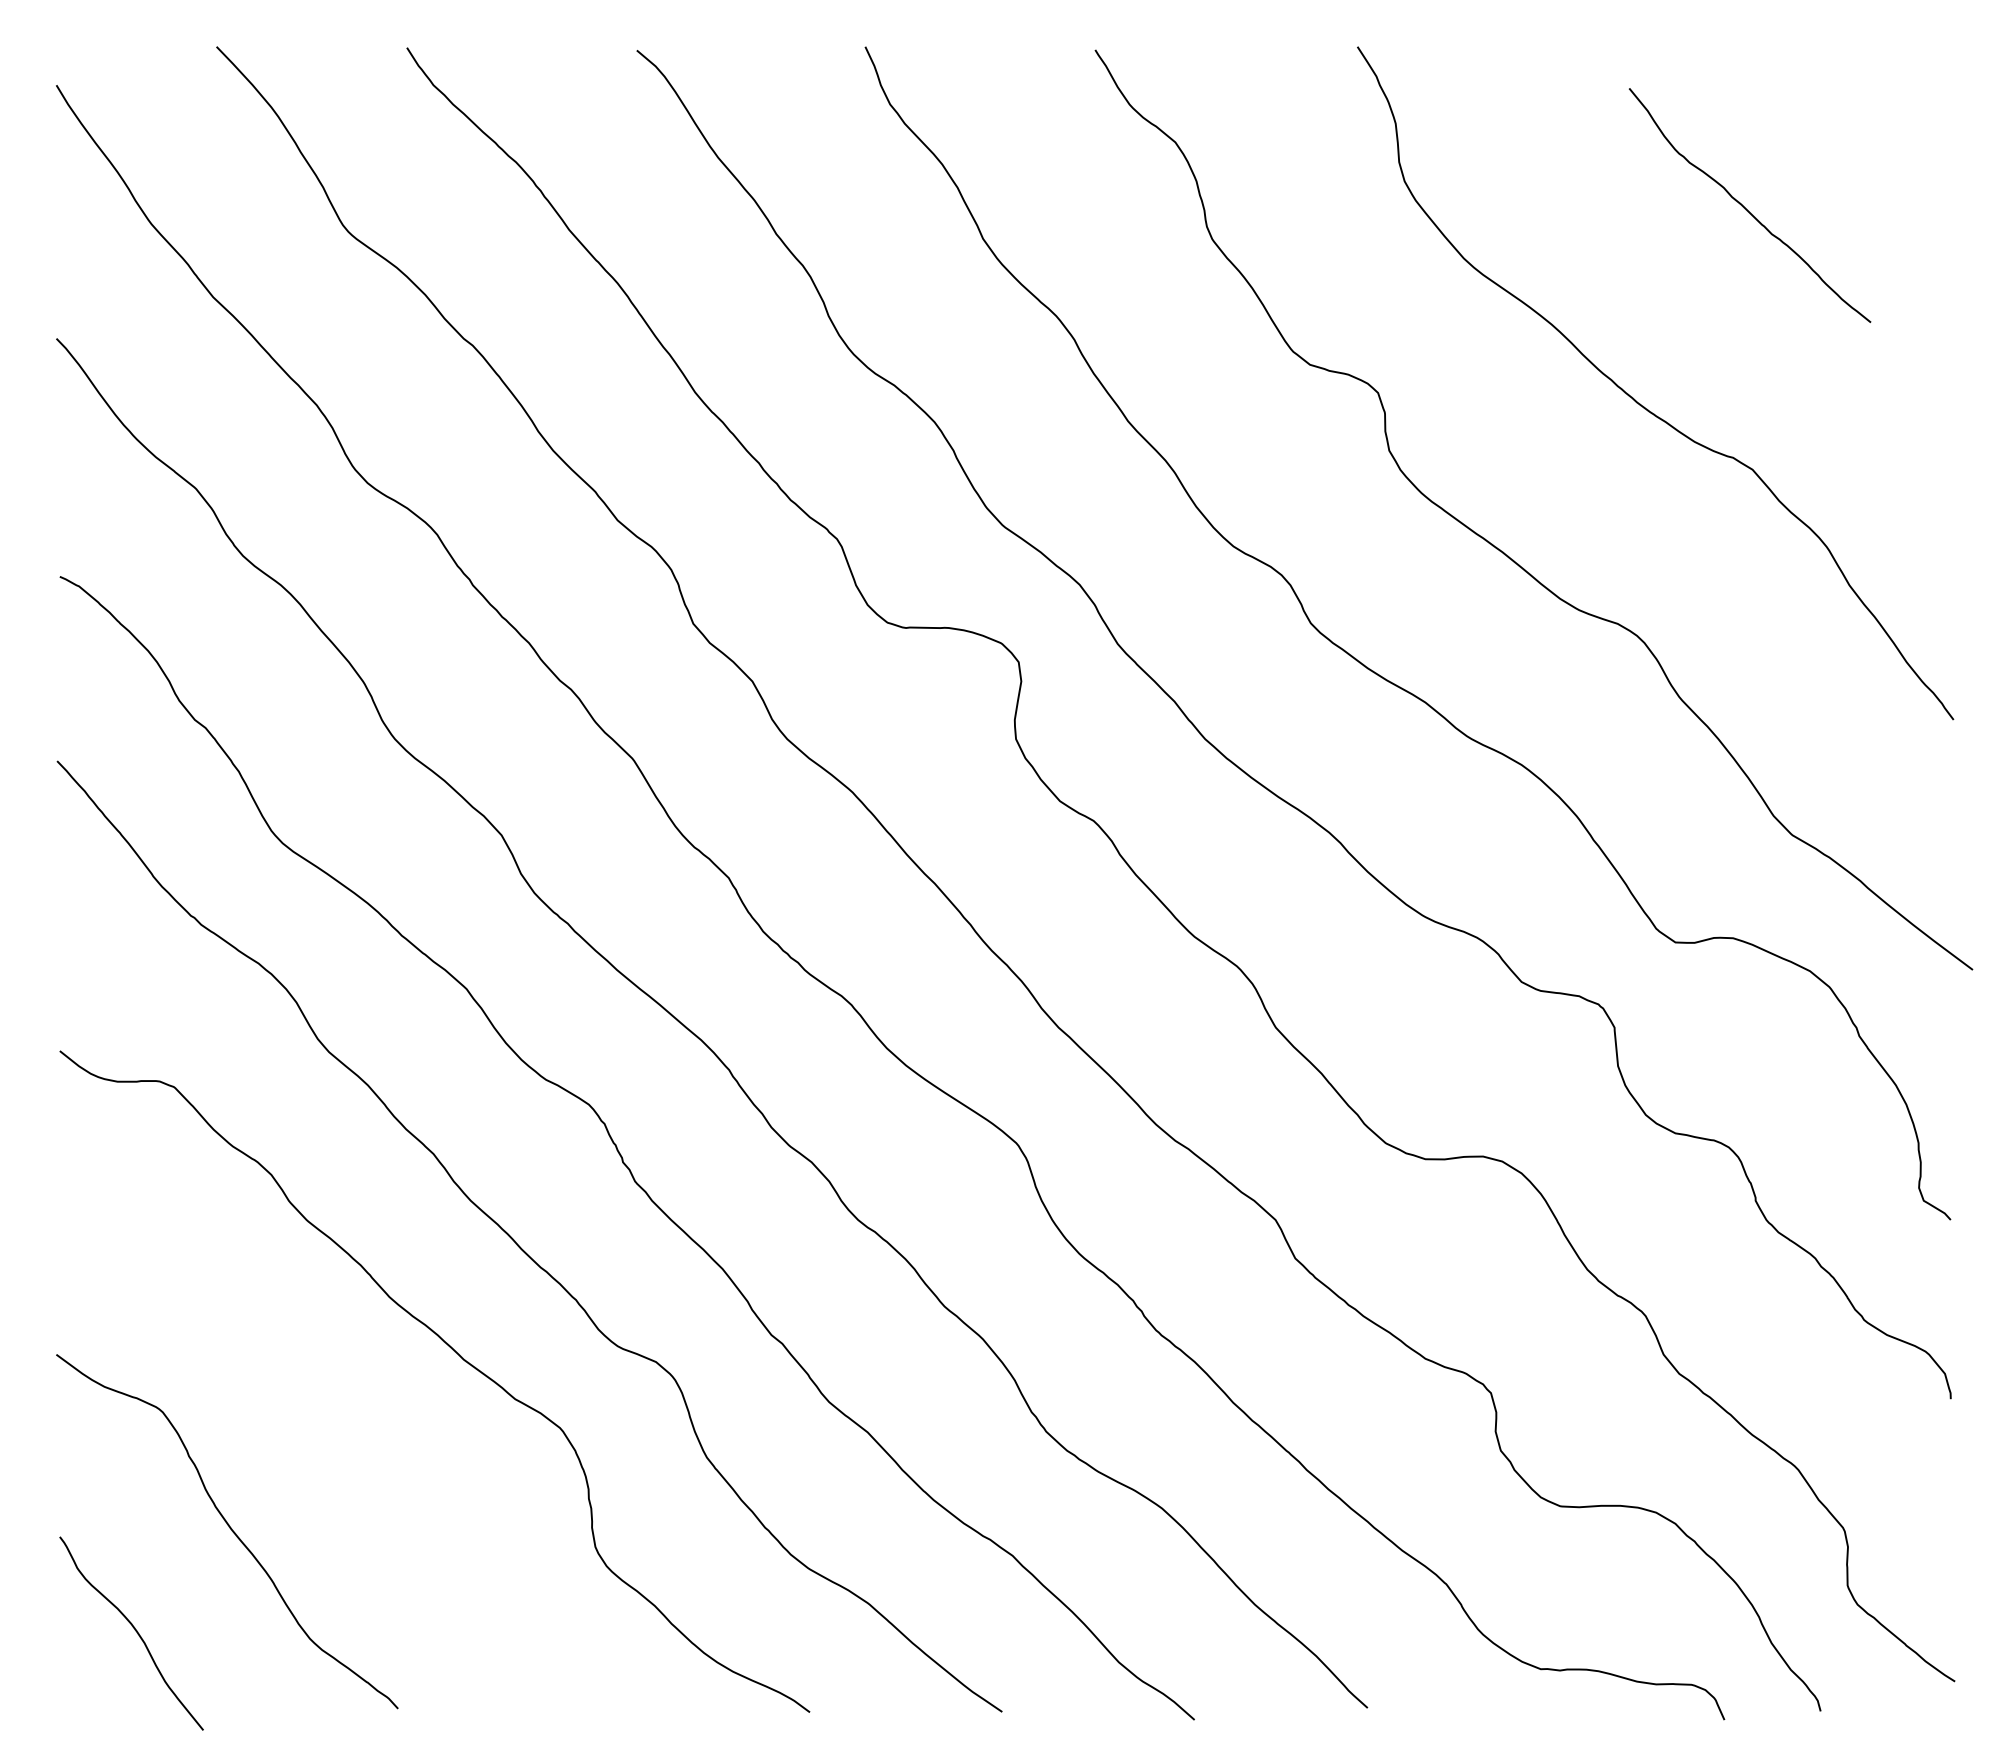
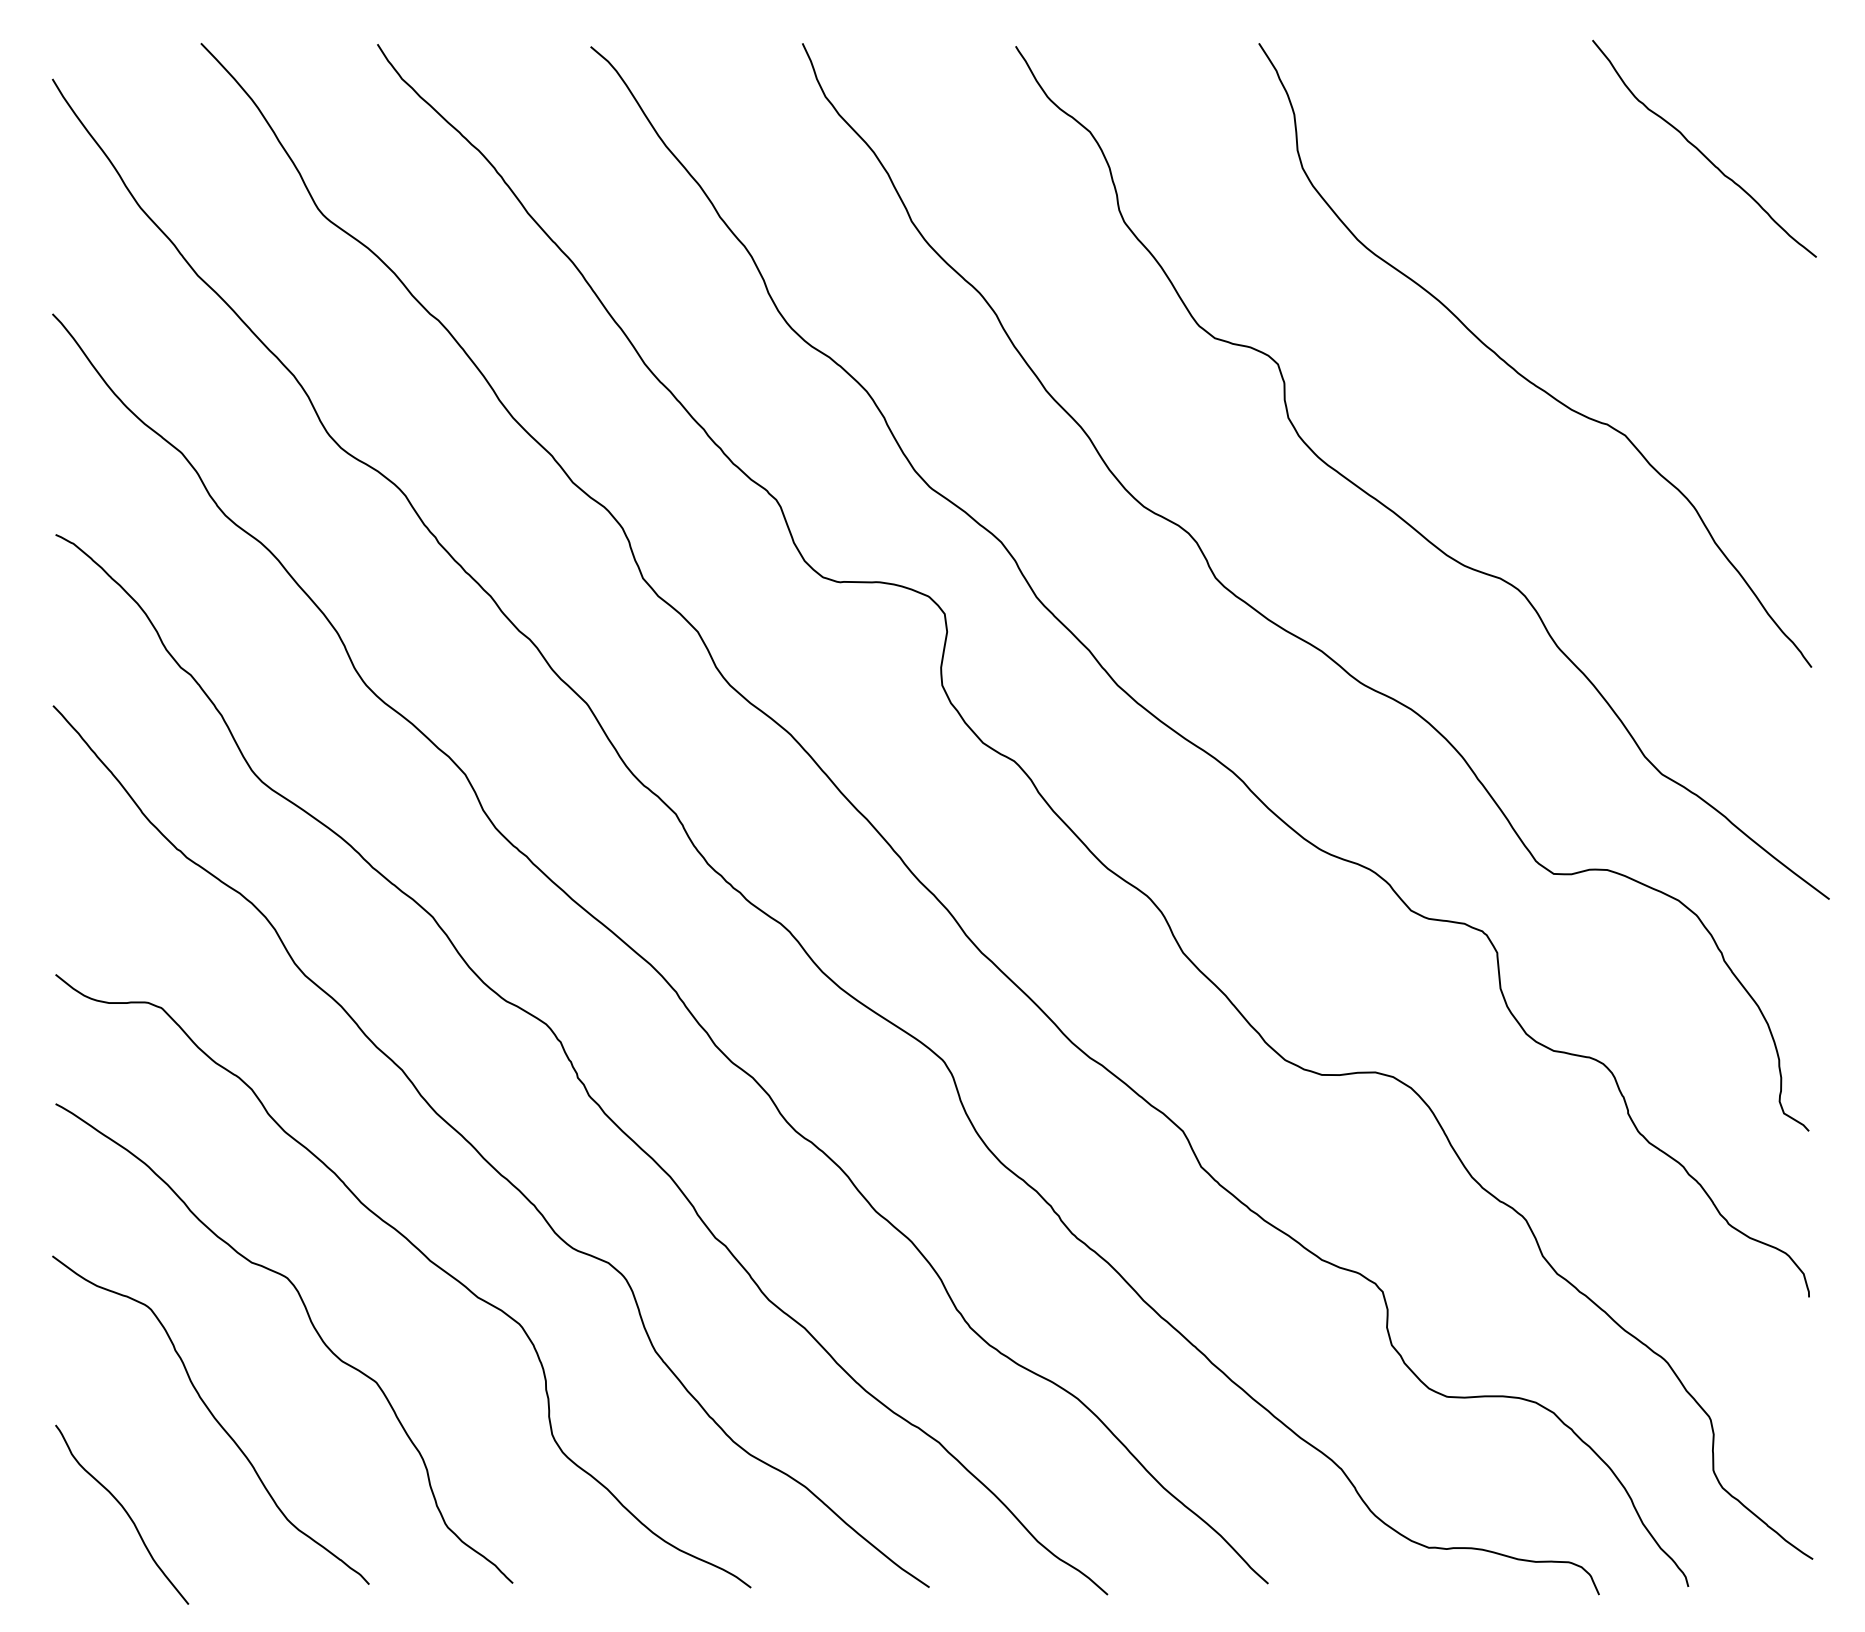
curve: (1746, 208) -> (1701, 151), moved
curve: (338, 1433) -> (313, 1329), added

